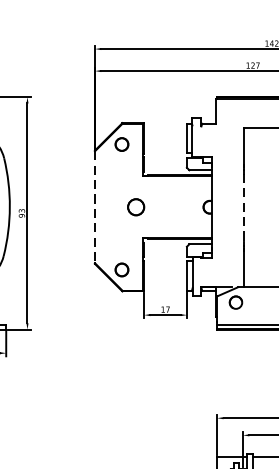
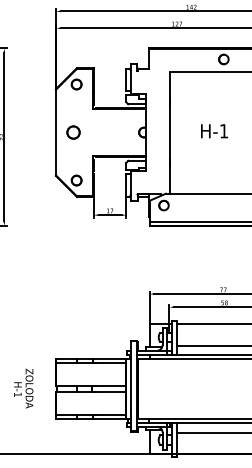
line: (95, 207) -> (56, 132), dashed -> solid
circle: (136, 207) -> (73, 132), moved
line: (244, 208) -> (170, 133), dashed -> solid

